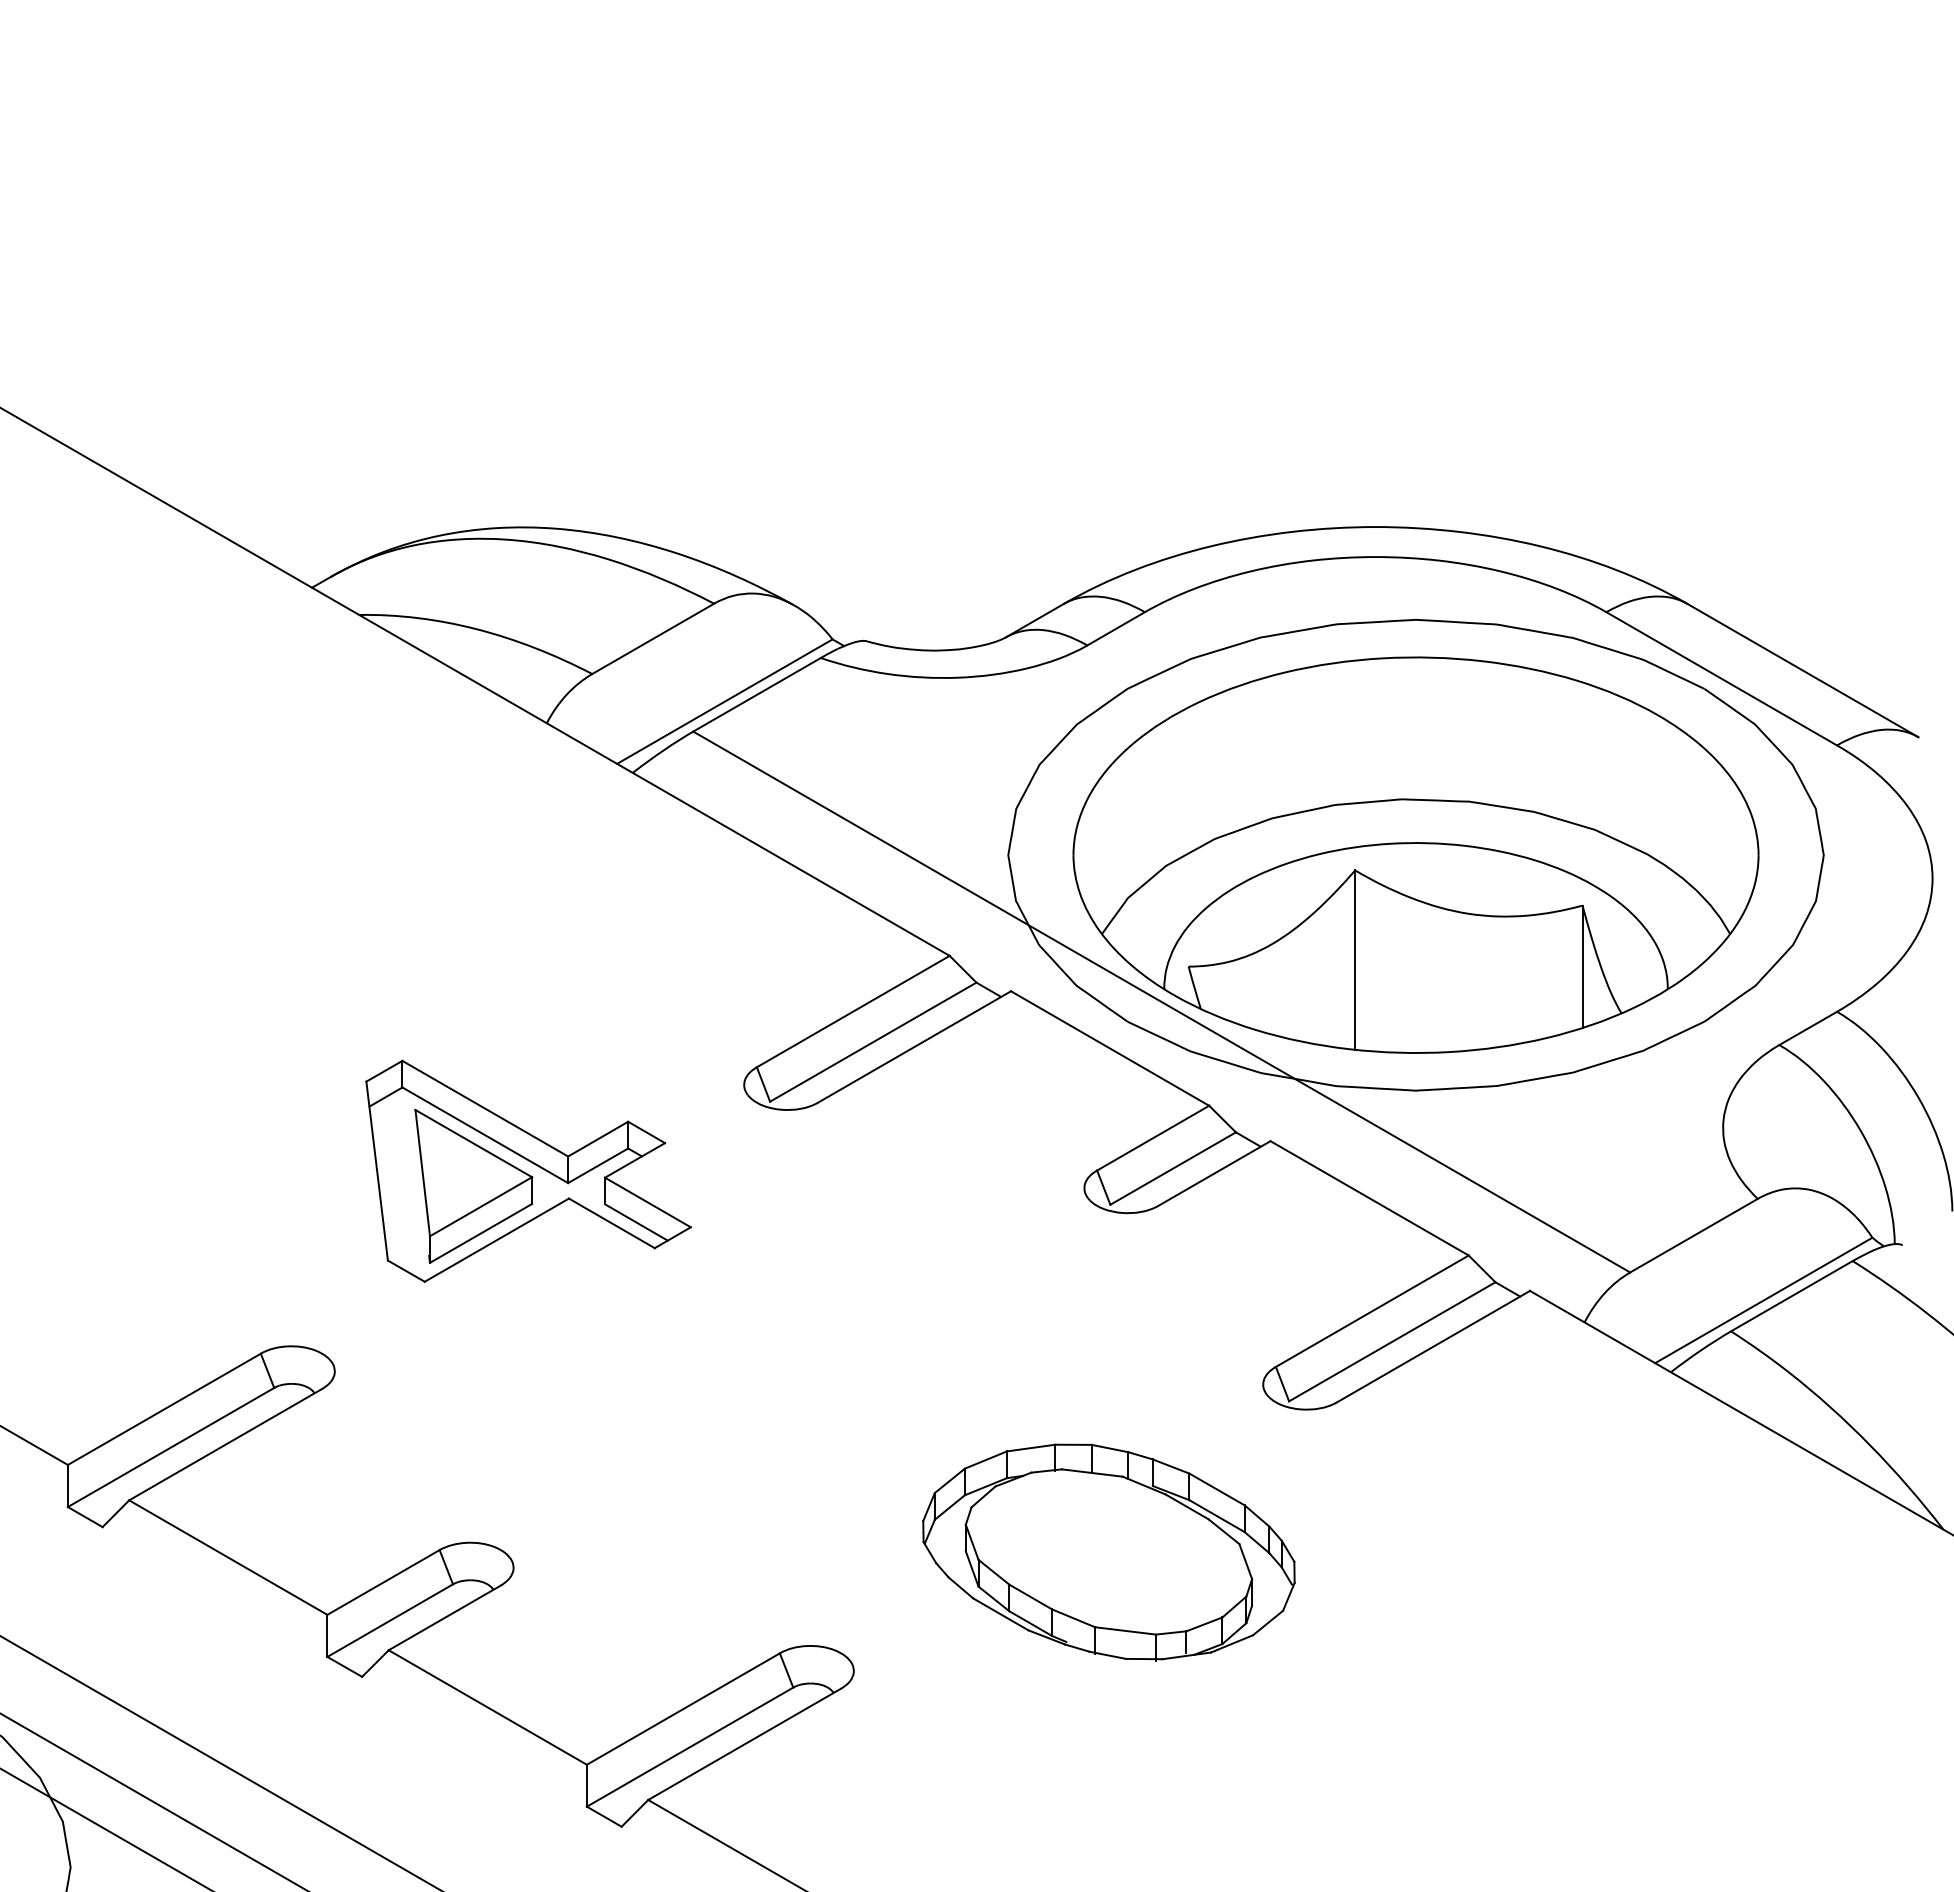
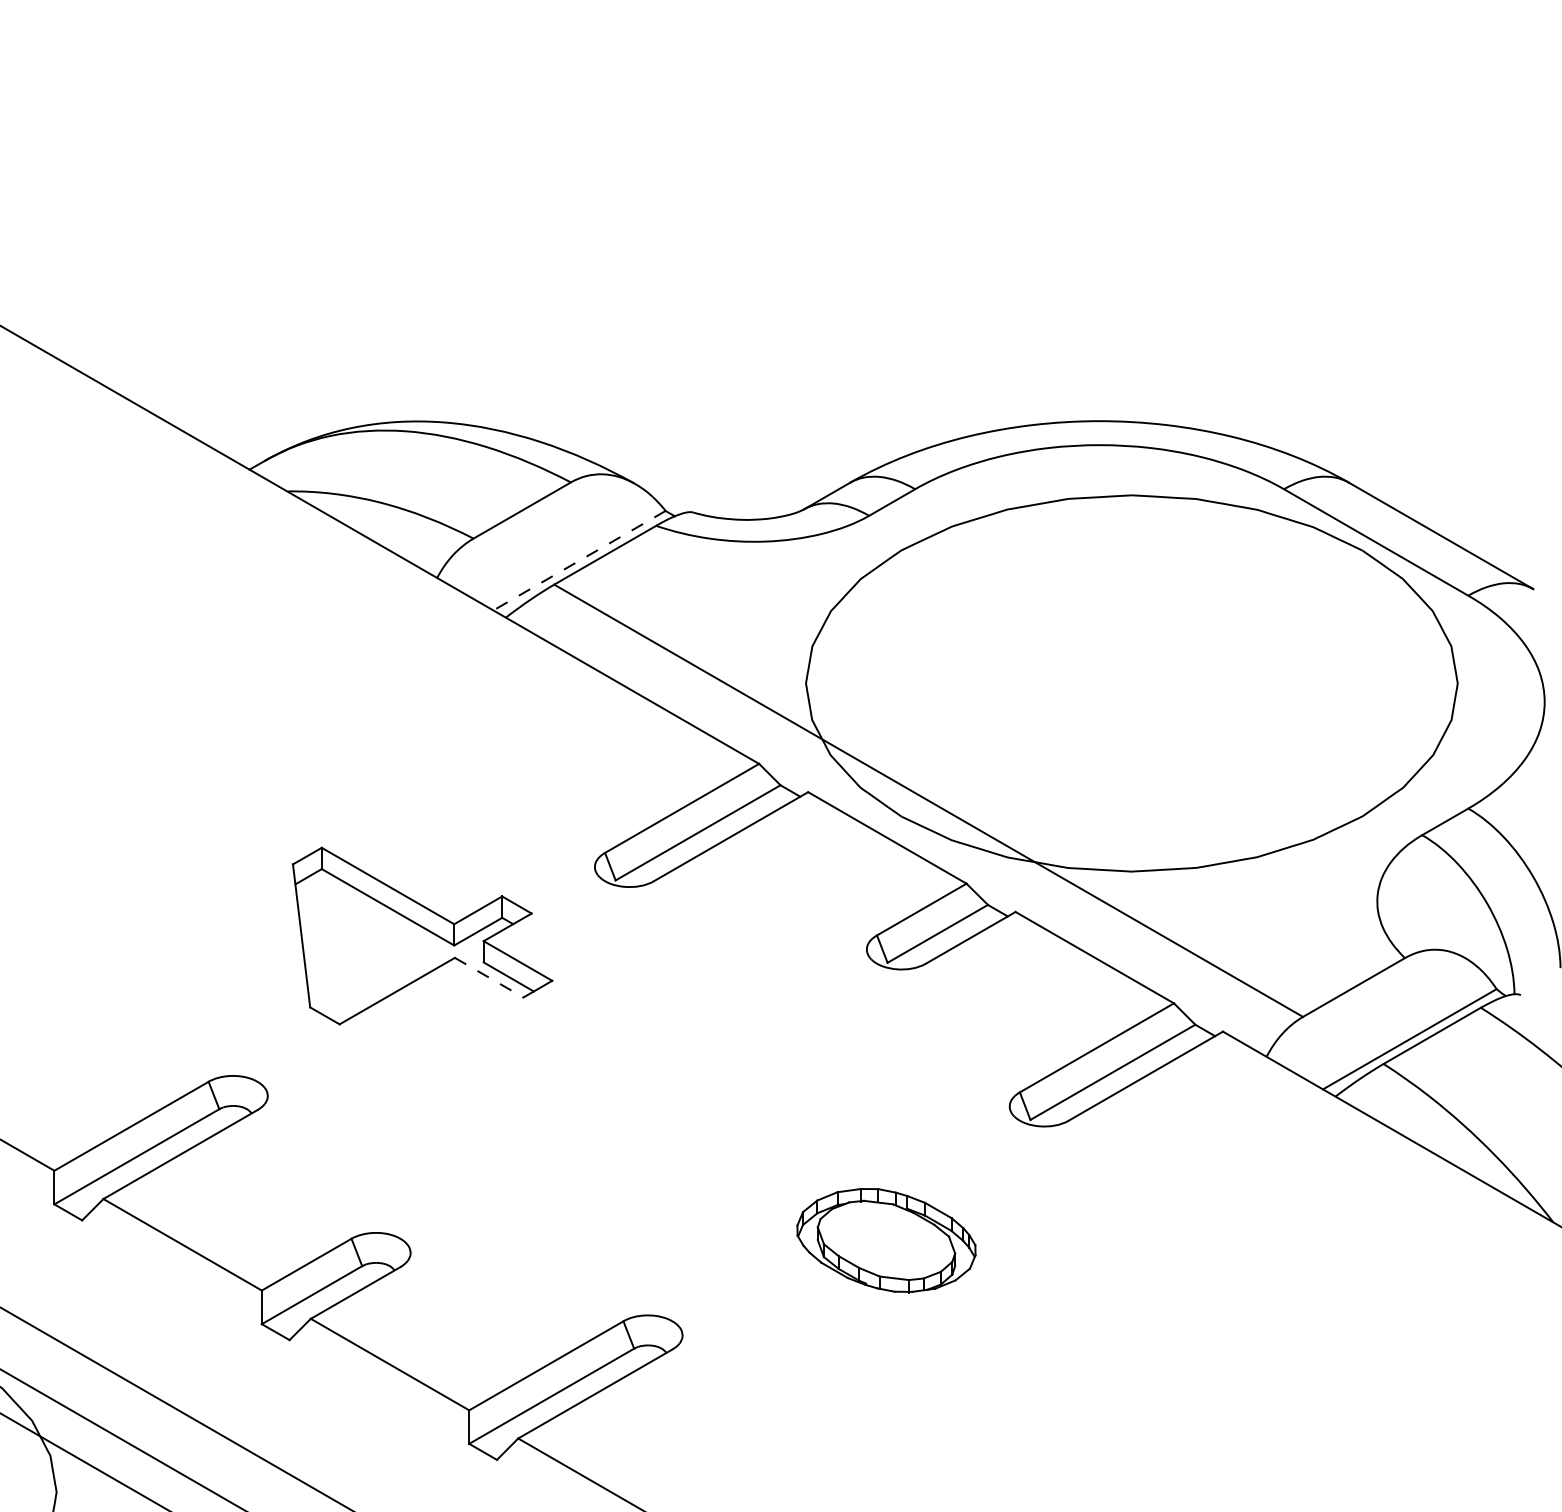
line: (724, 701) -> (579, 560), solid -> dashed
part: (1415, 854) -> (1131, 682), removed
part: (473, 1186) -> (378, 948), removed
line: (611, 1223) -> (488, 977), solid -> dashed
part: (1108, 1552) -> (886, 1240), size x0.6

